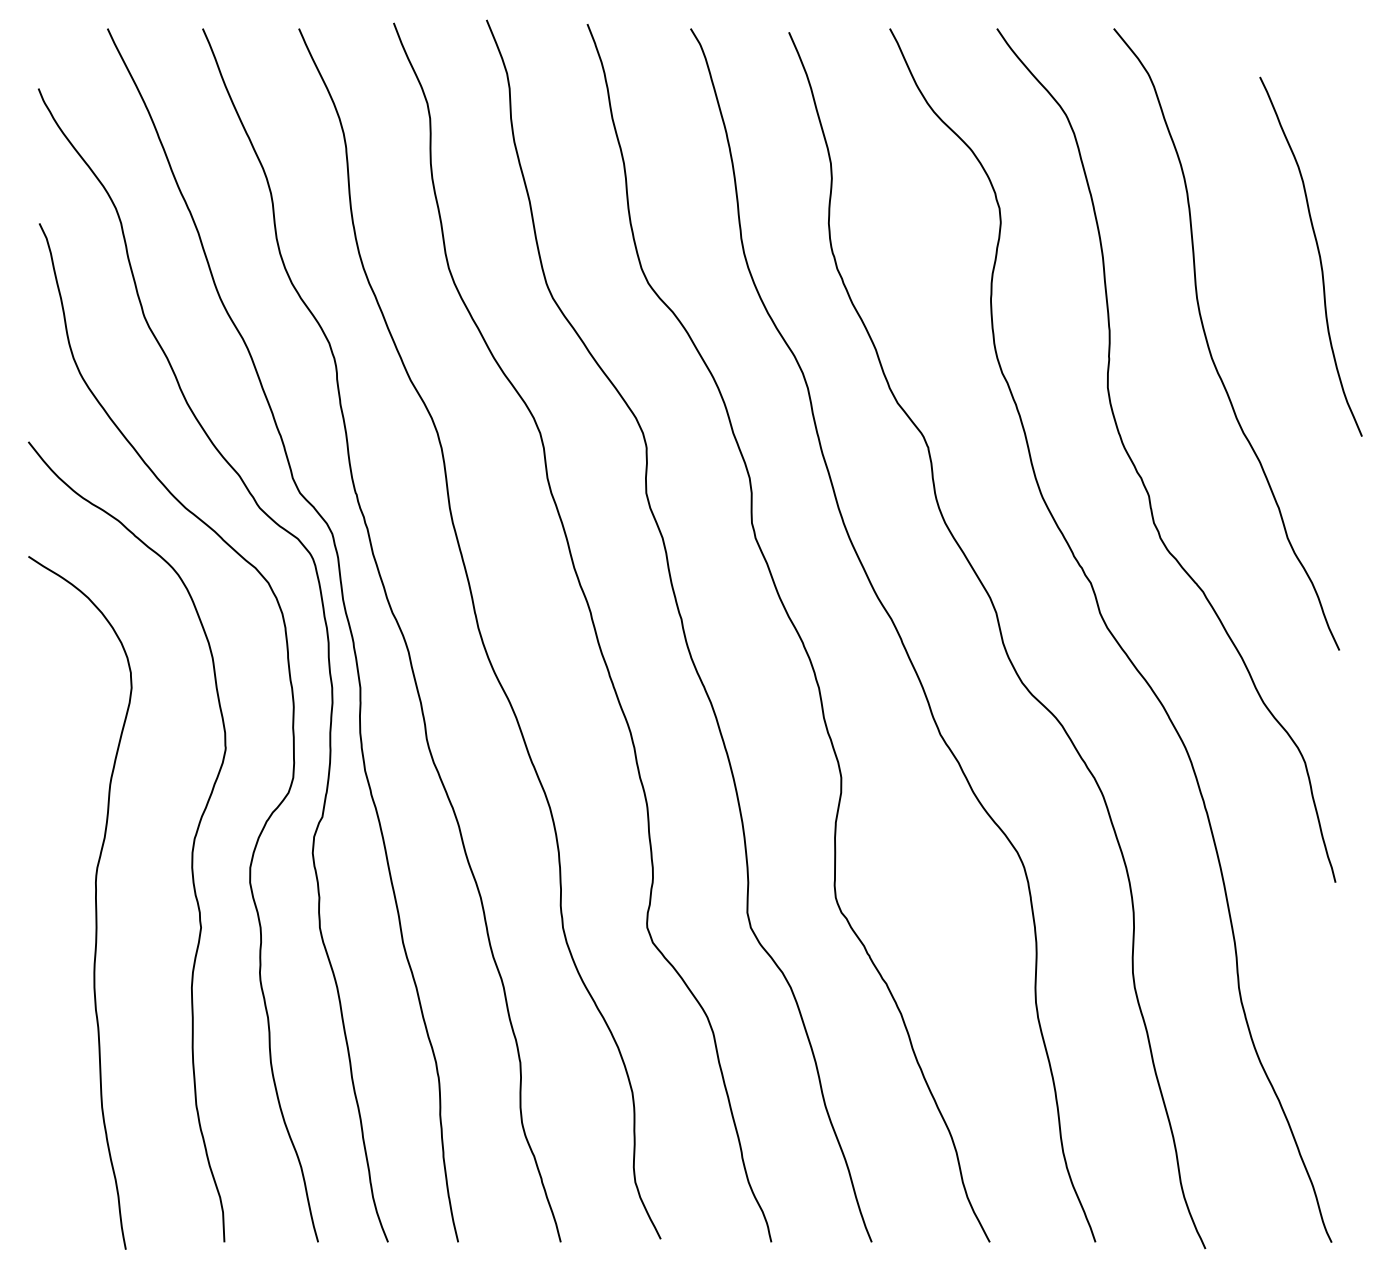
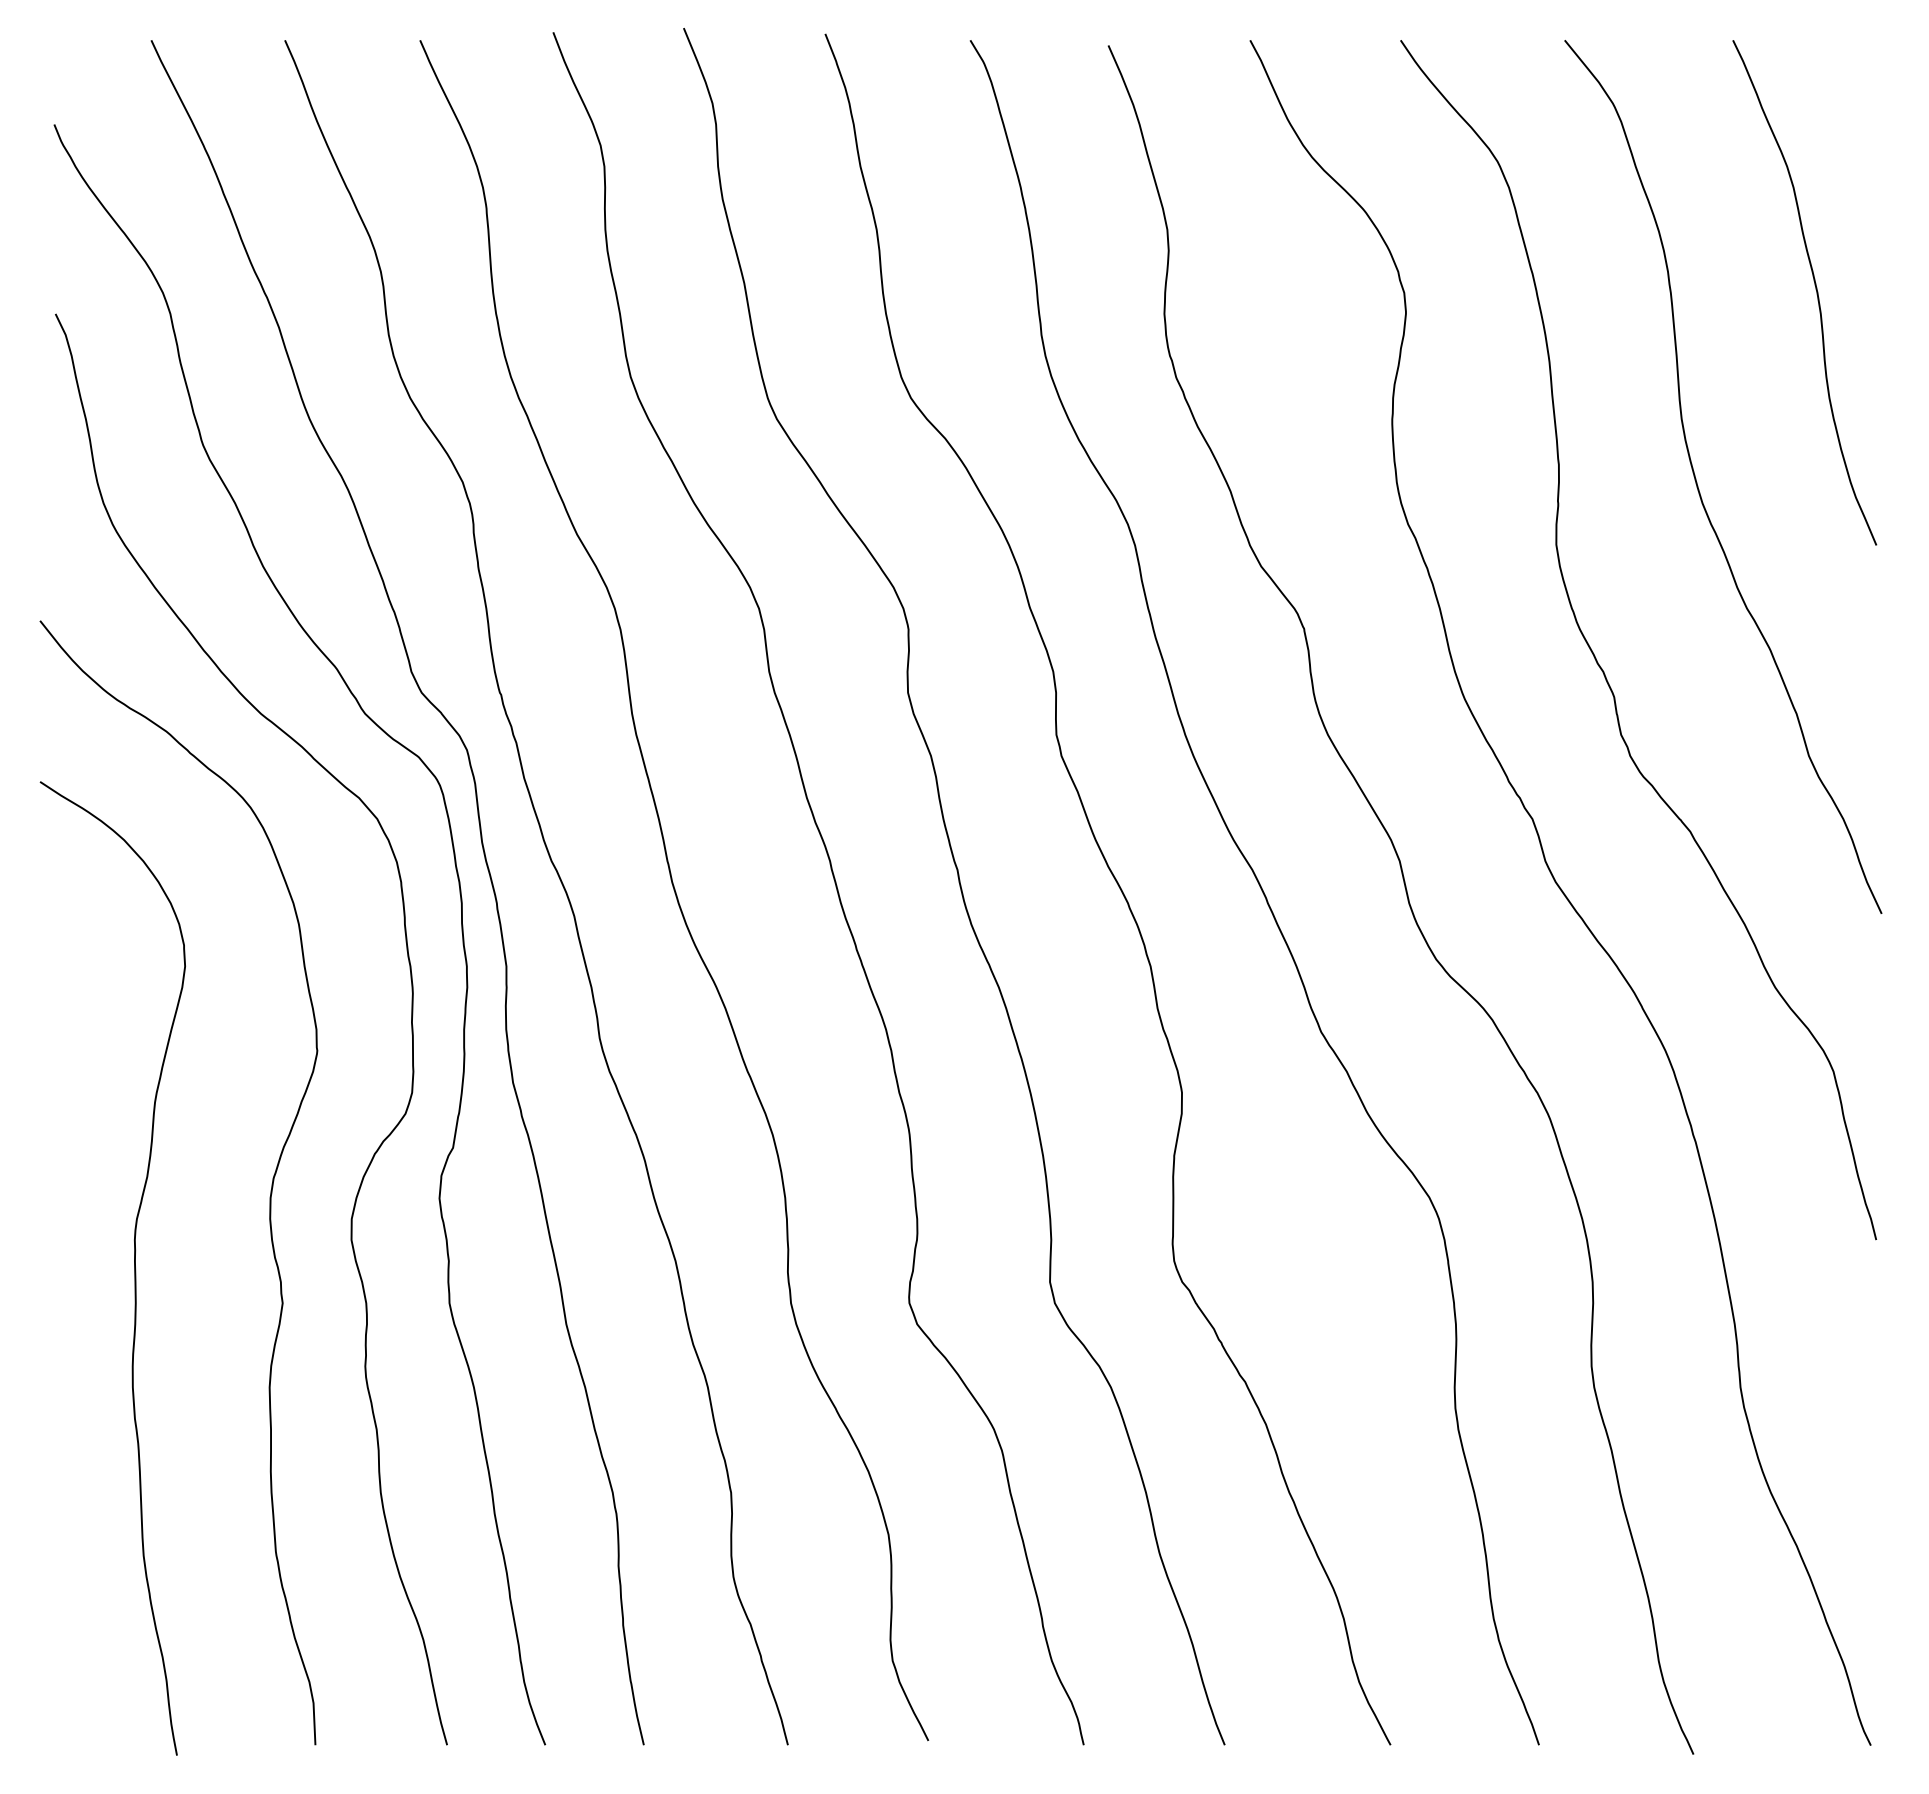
curve: (1318, 254) -> (1815, 289), moved

